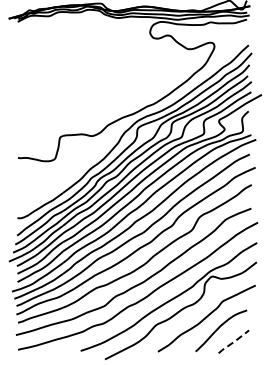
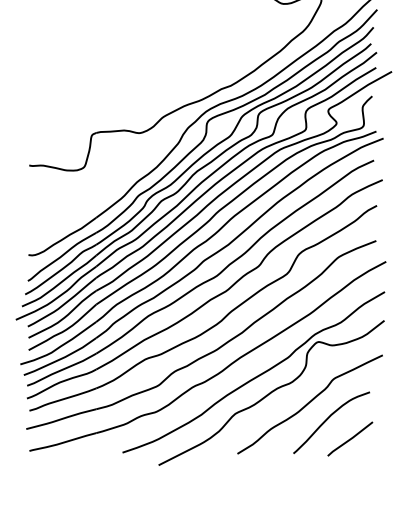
line: (233, 342) -> (349, 440), dashed -> solid

